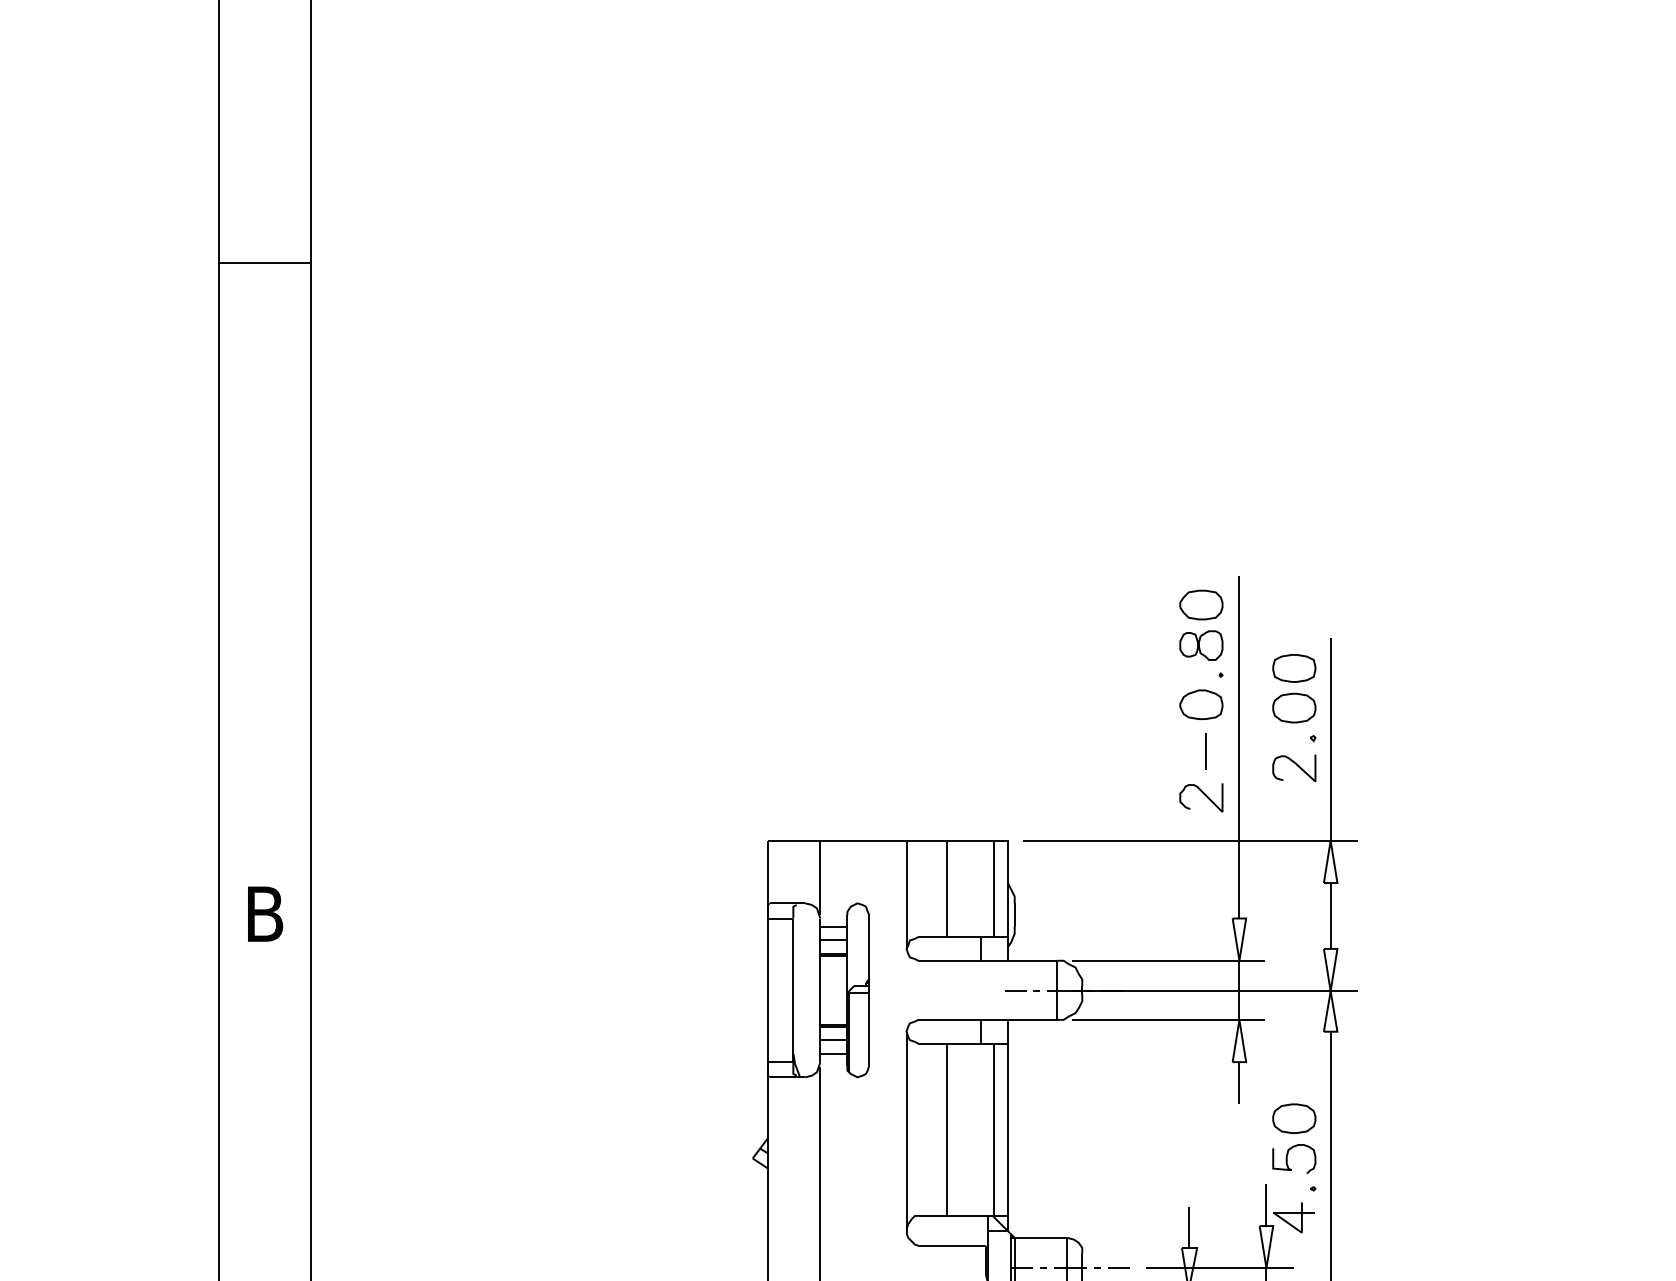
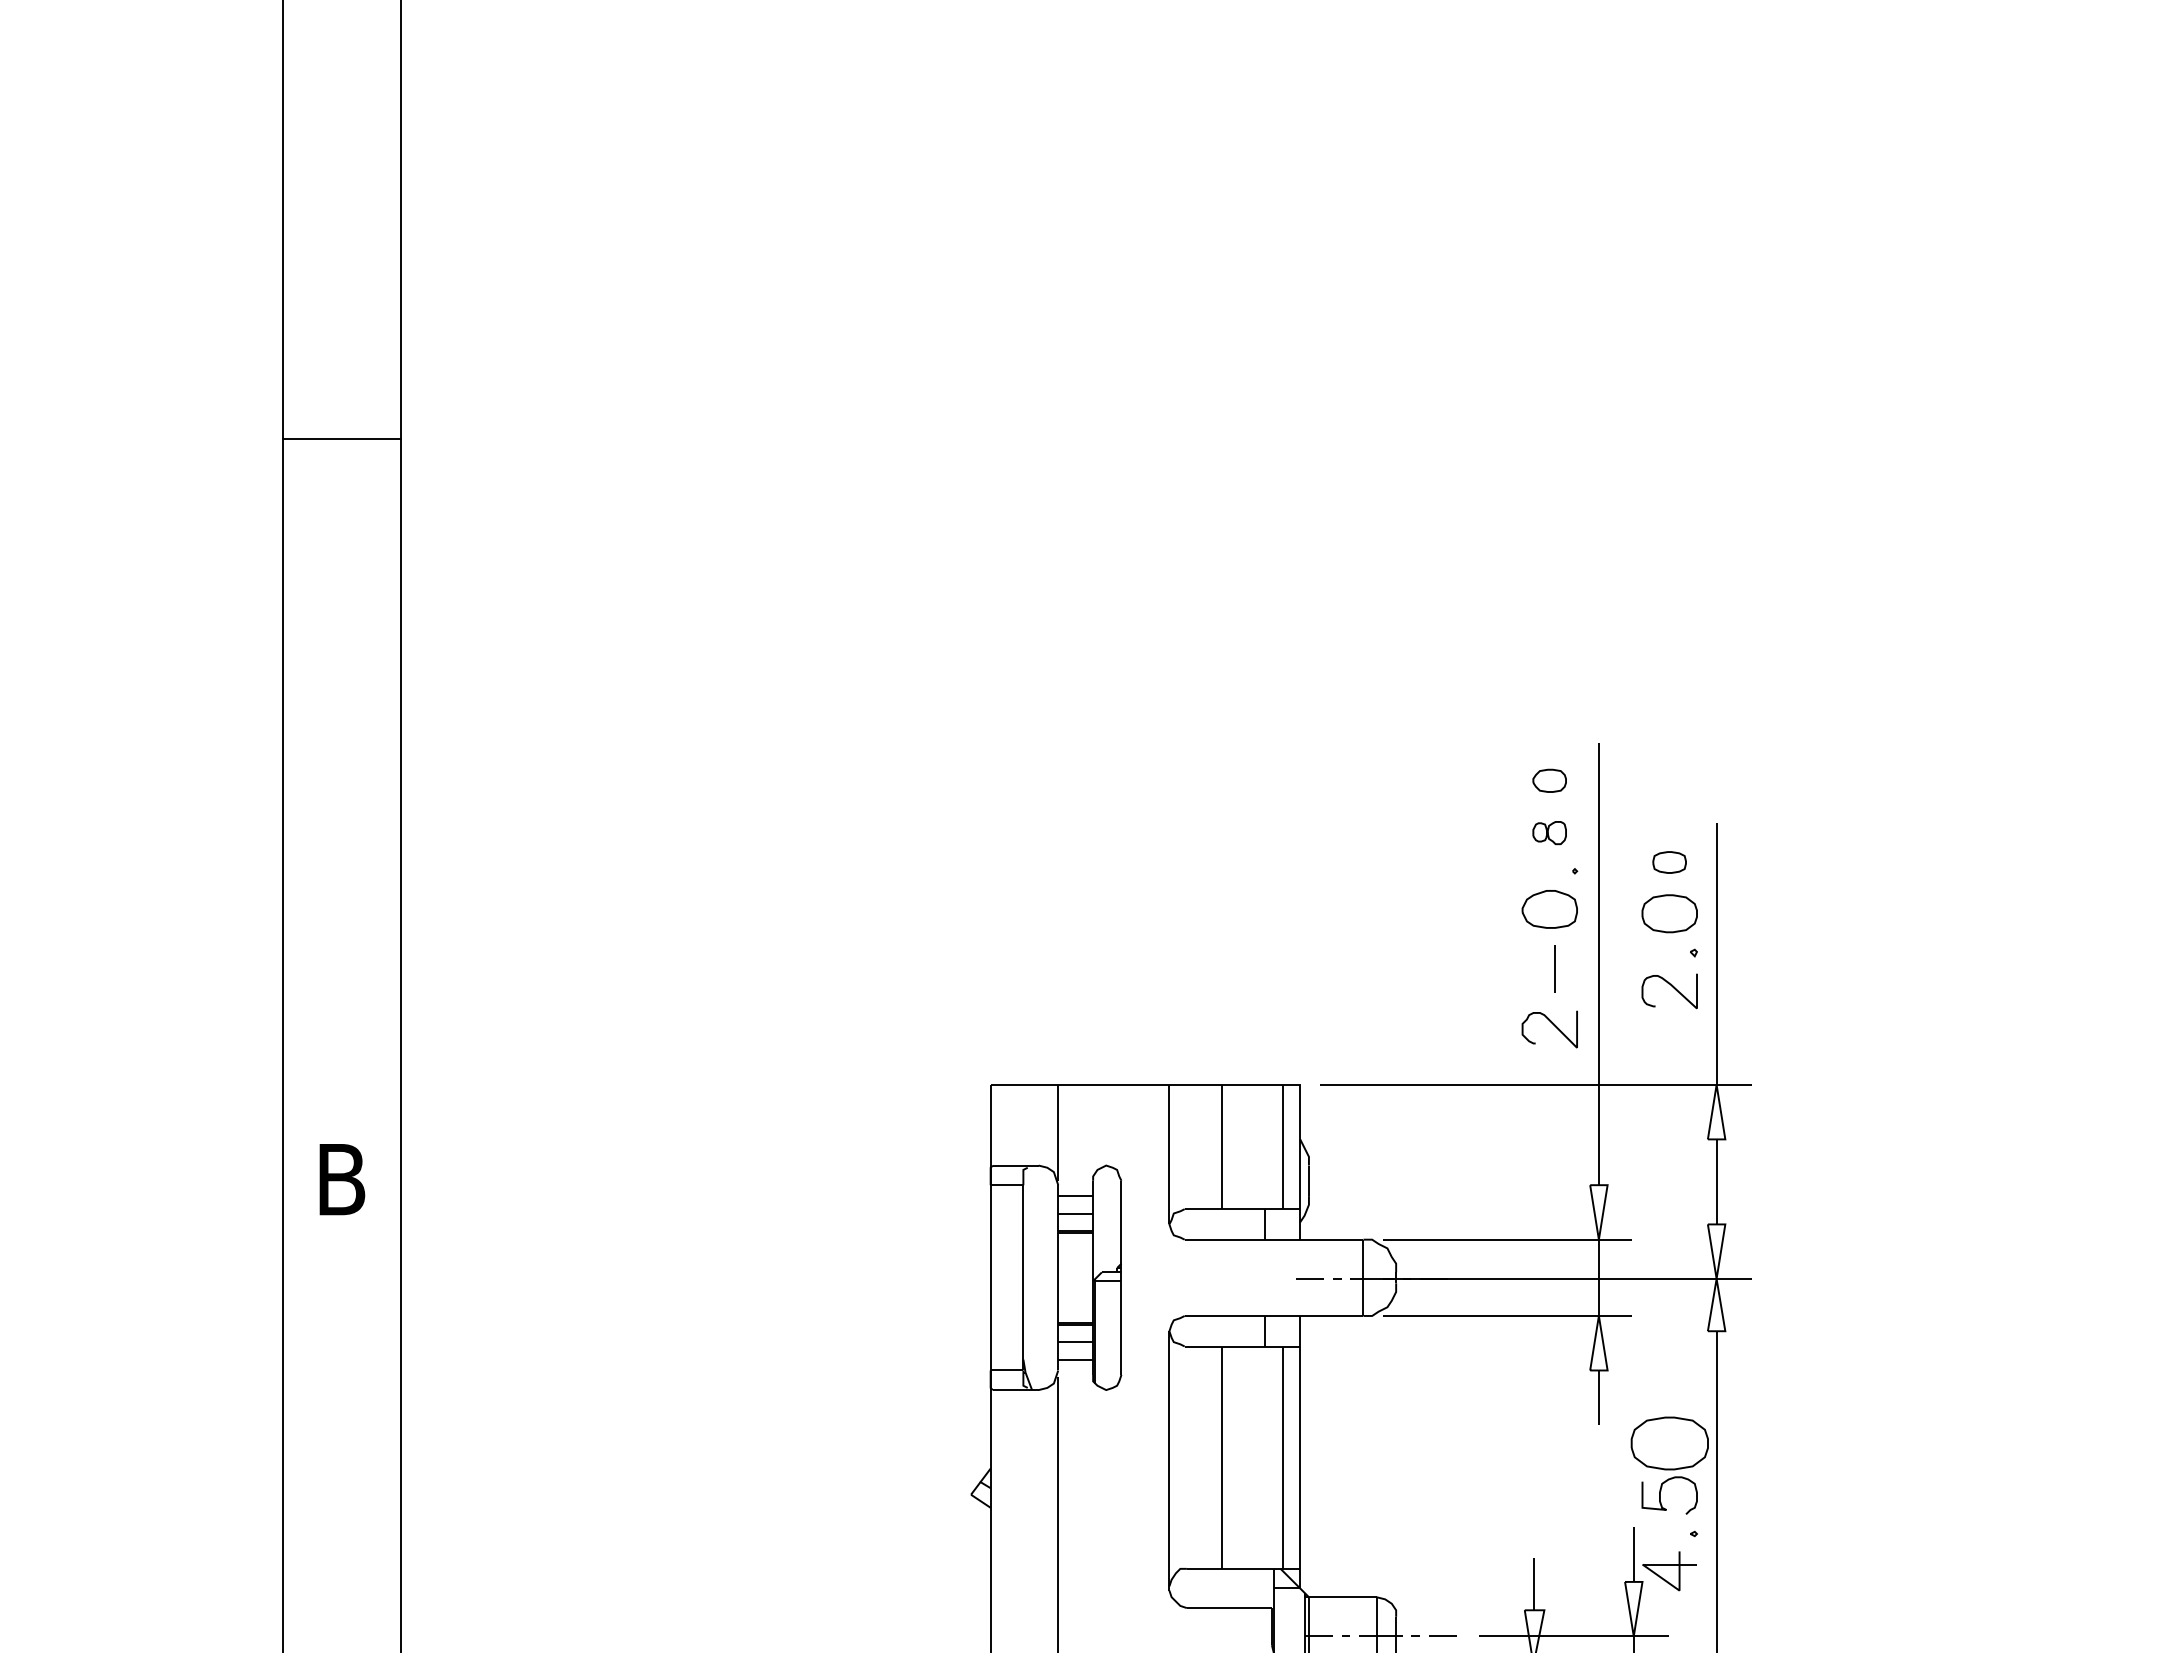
line: (264, 263) -> (341, 438), moved
part: (1201, 604) -> (1549, 780), size x0.6
part: (1201, 645) -> (1549, 832), size x0.6
part: (1294, 668) -> (1669, 862), size x0.6
part: (1294, 1118) -> (1669, 1443), size x1.4

